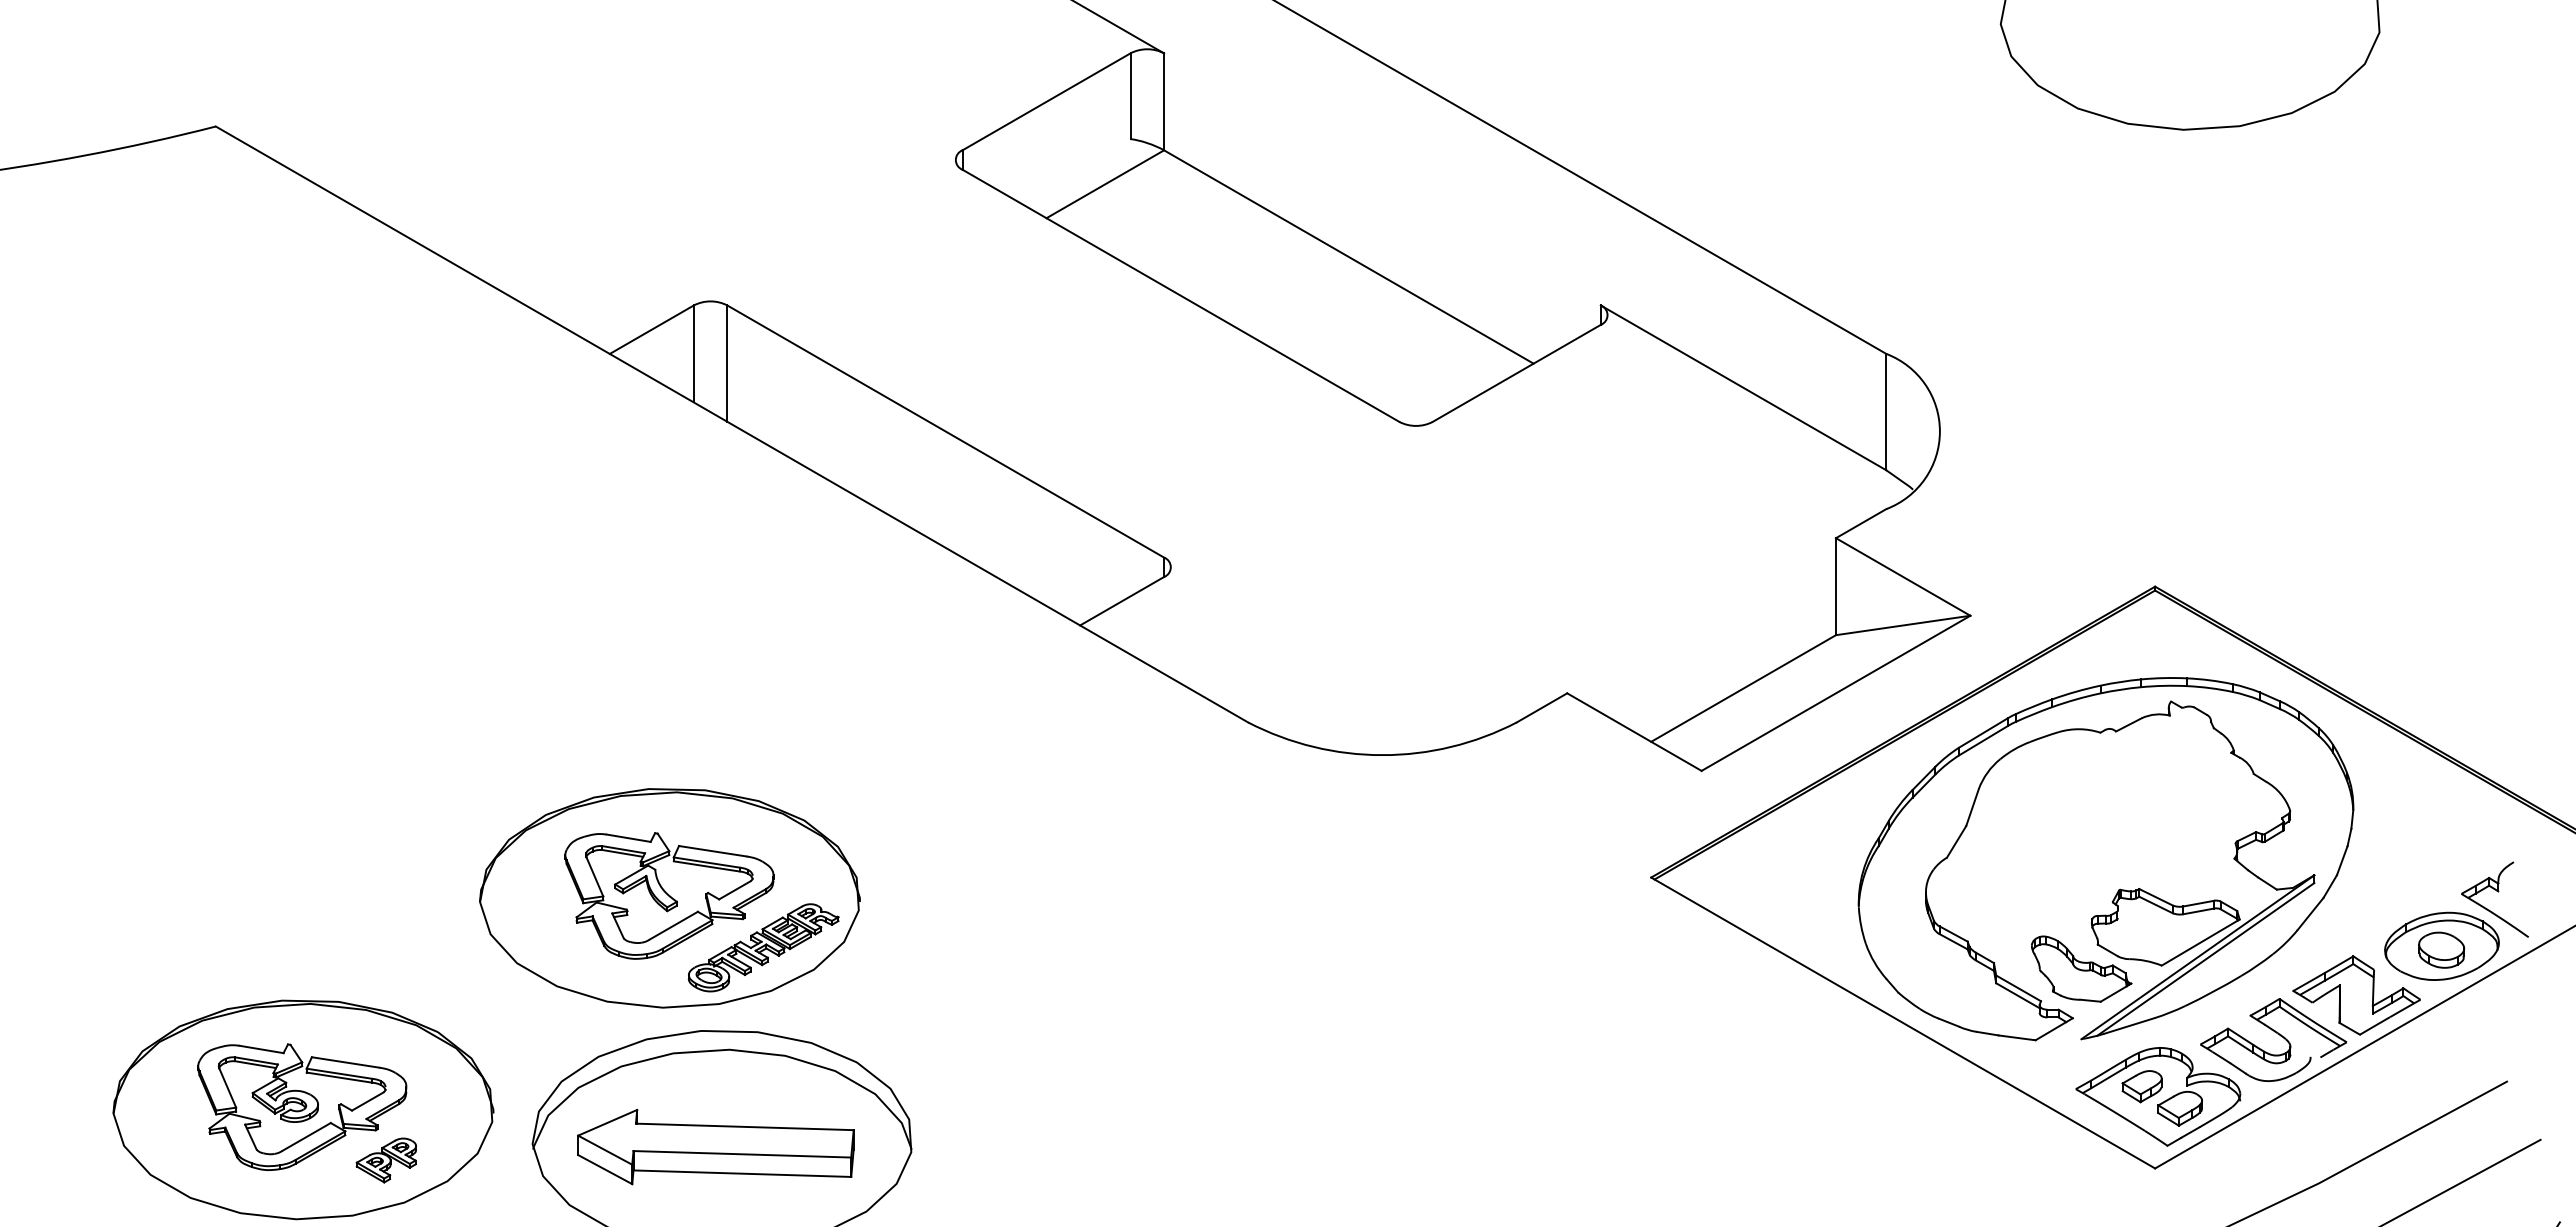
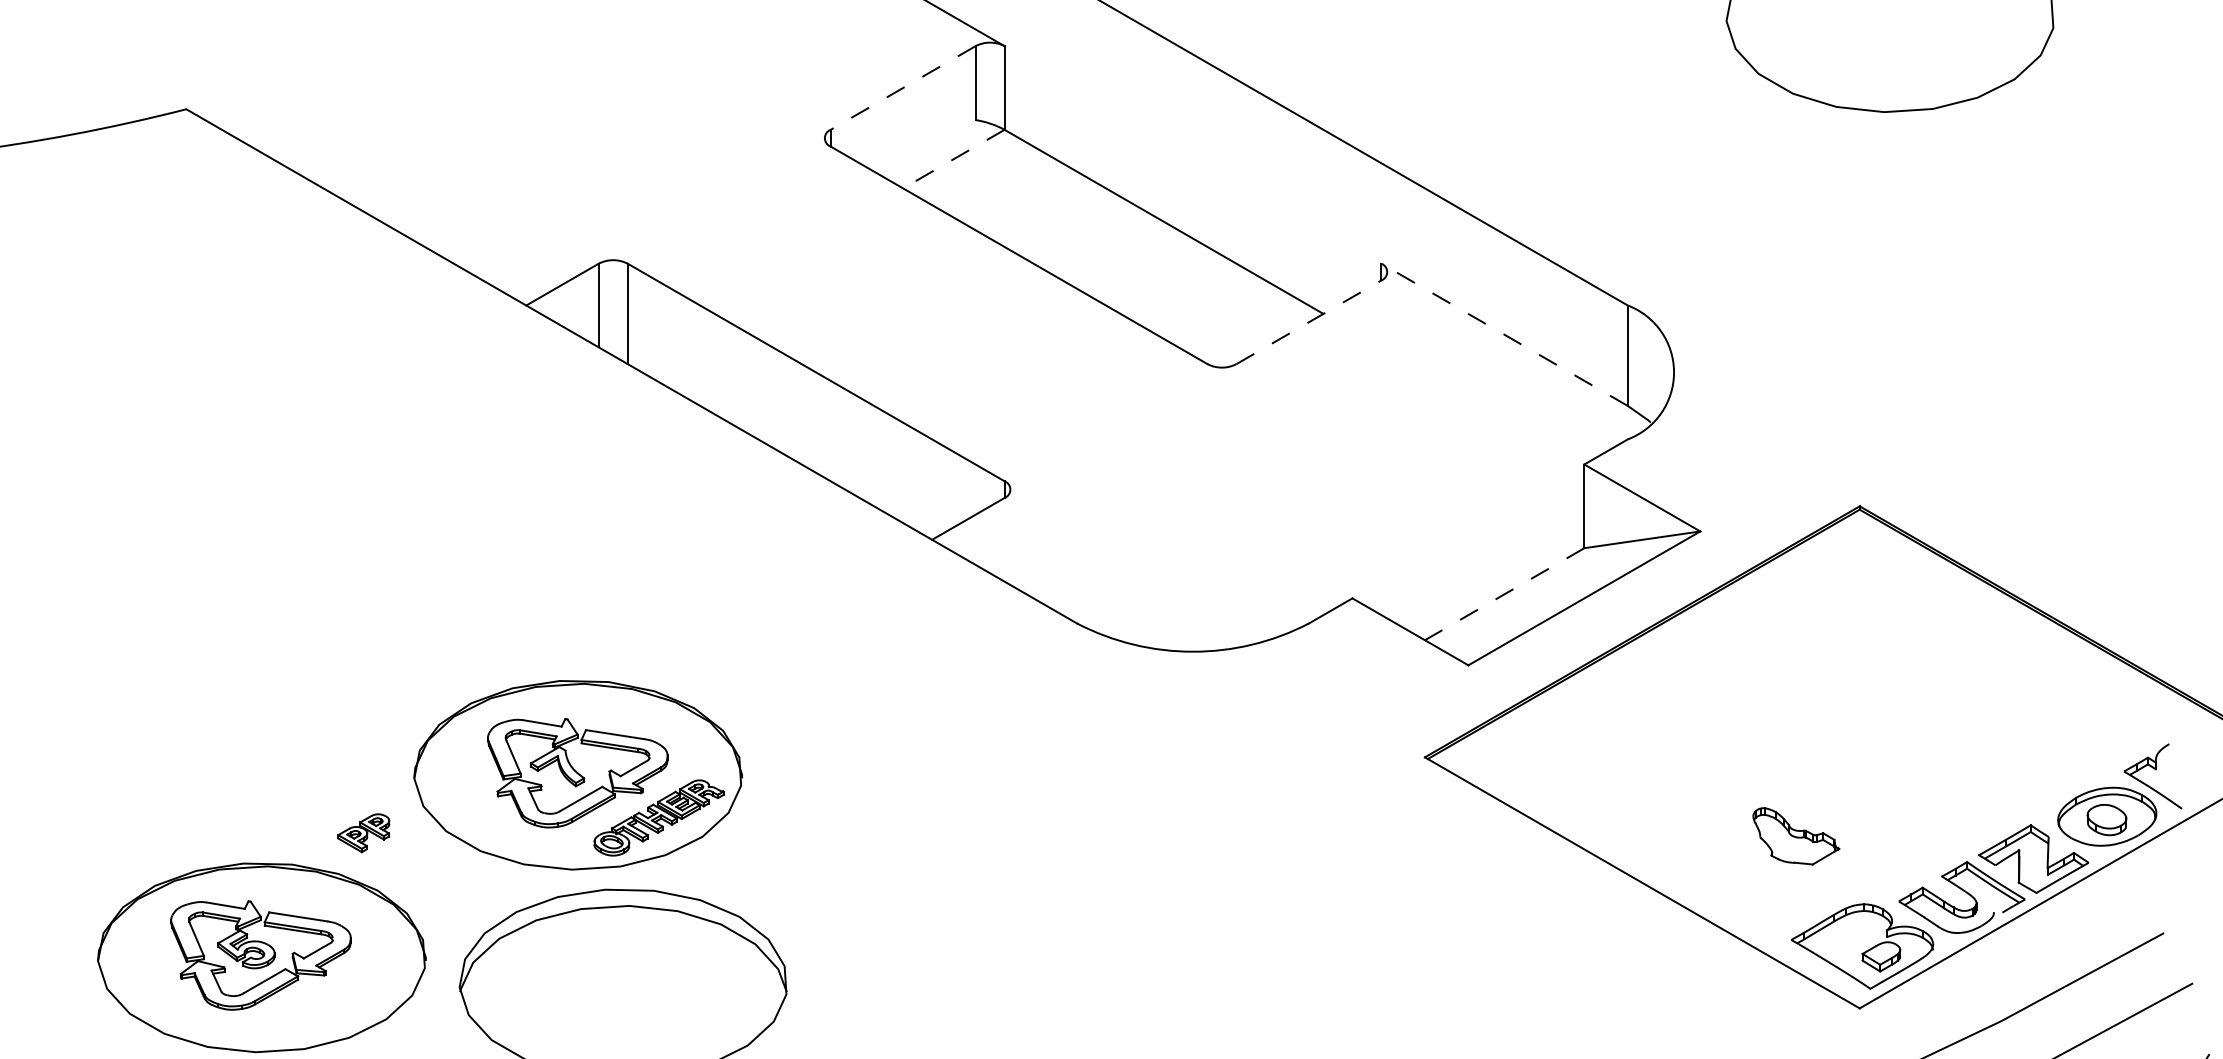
line: (1046, 101) -> (903, 87), solid -> dashed
line: (1105, 184) -> (954, 159), solid -> dashed
line: (1516, 373) -> (1308, 322), solid -> dashed
line: (1743, 387) -> (1504, 334), solid -> dashed
line: (1743, 688) -> (1504, 594), solid -> dashed
part: (2120, 888) -> (1829, 766), removed
part: (2141, 1086) -> (1847, 937), removed
part: (715, 1146) -> (617, 989), removed
part: (385, 1160) -> (362, 833), moved

